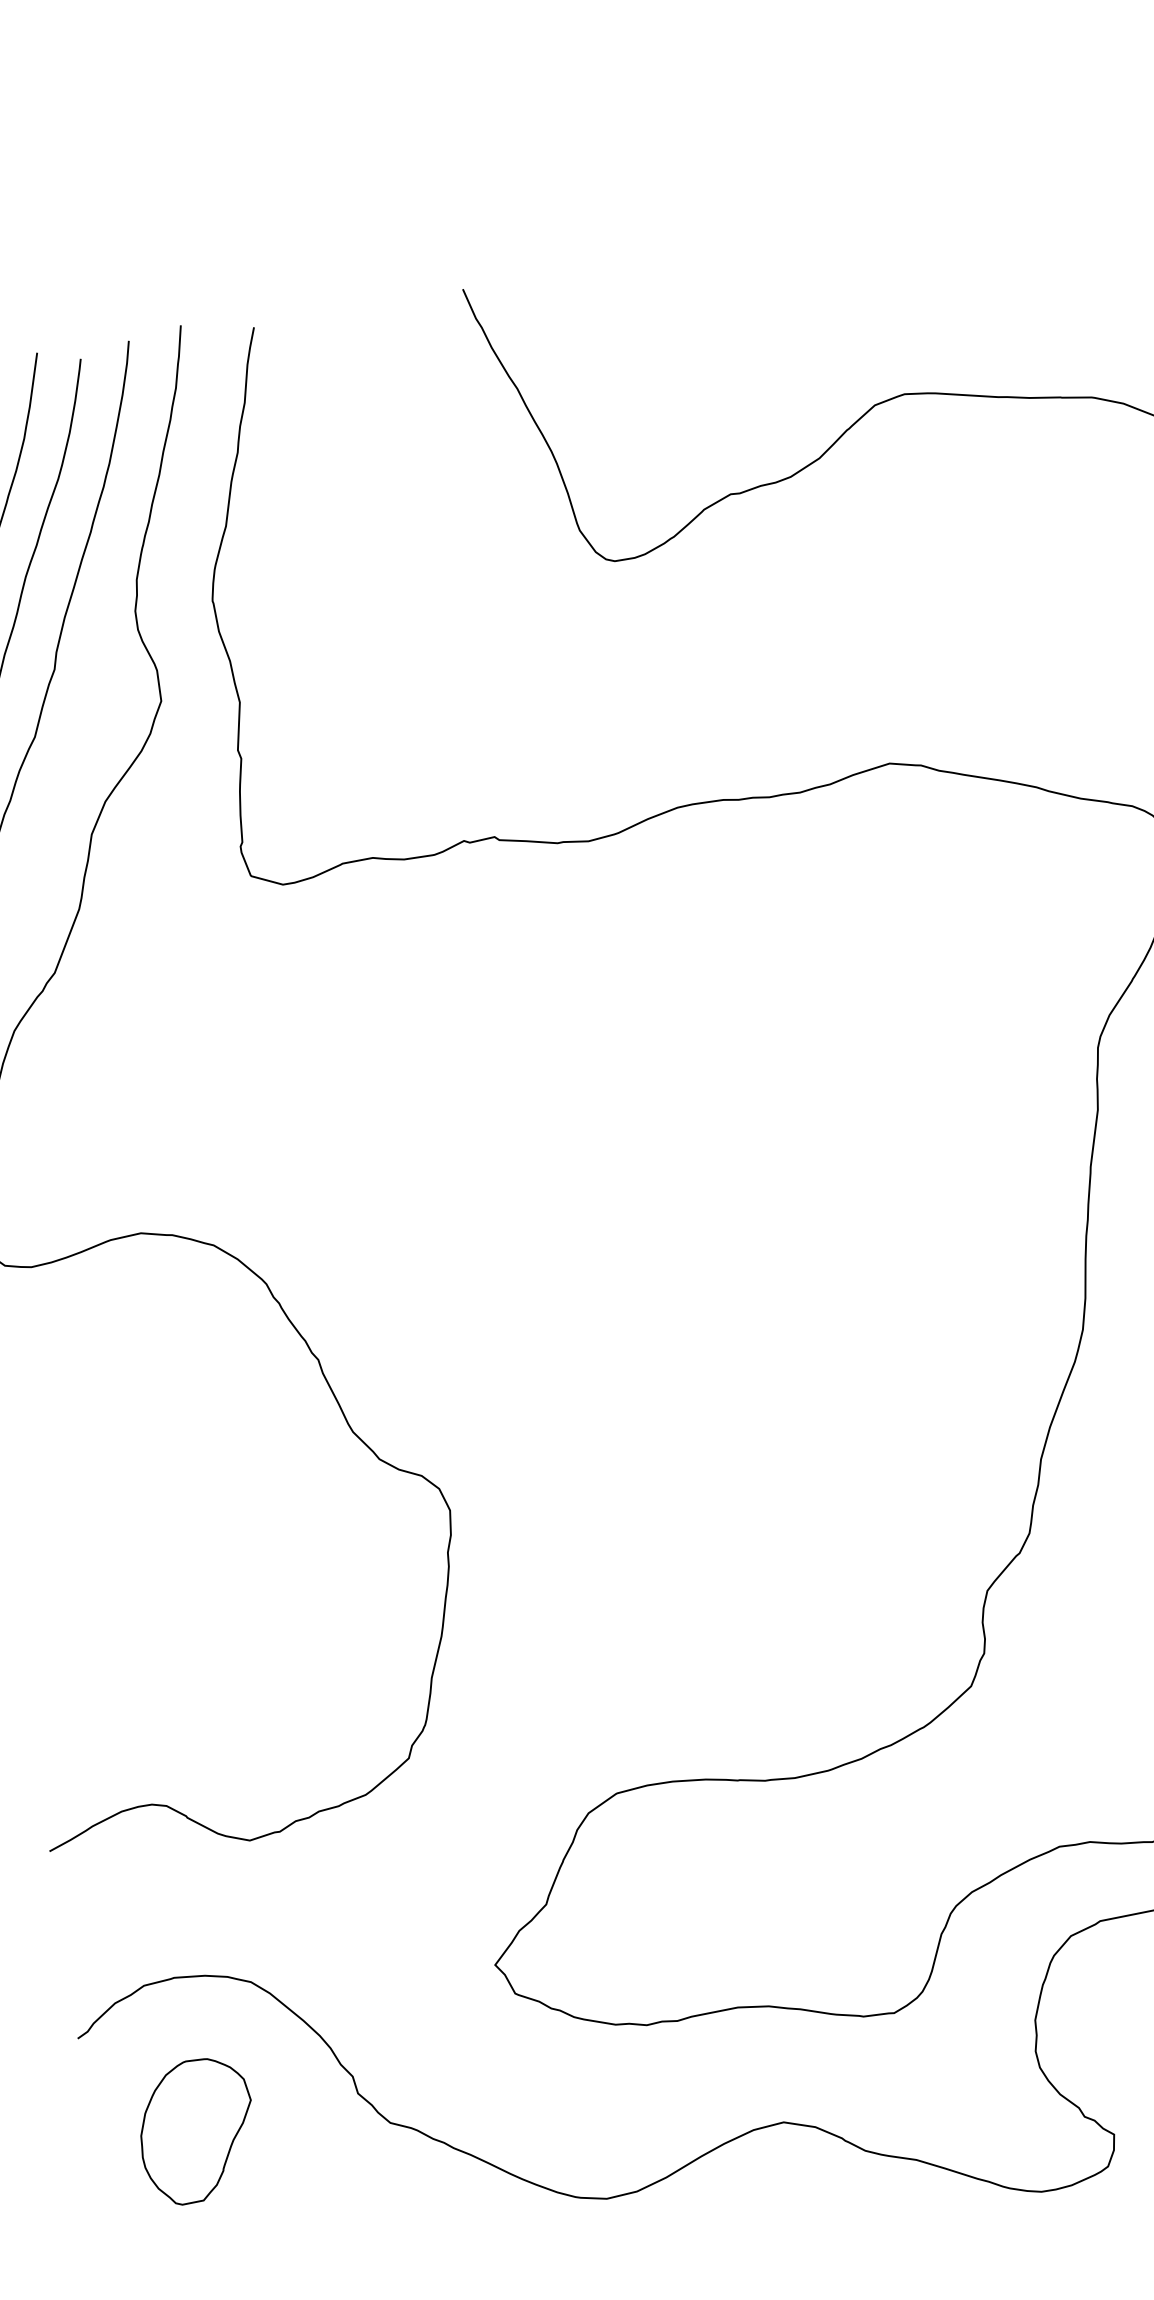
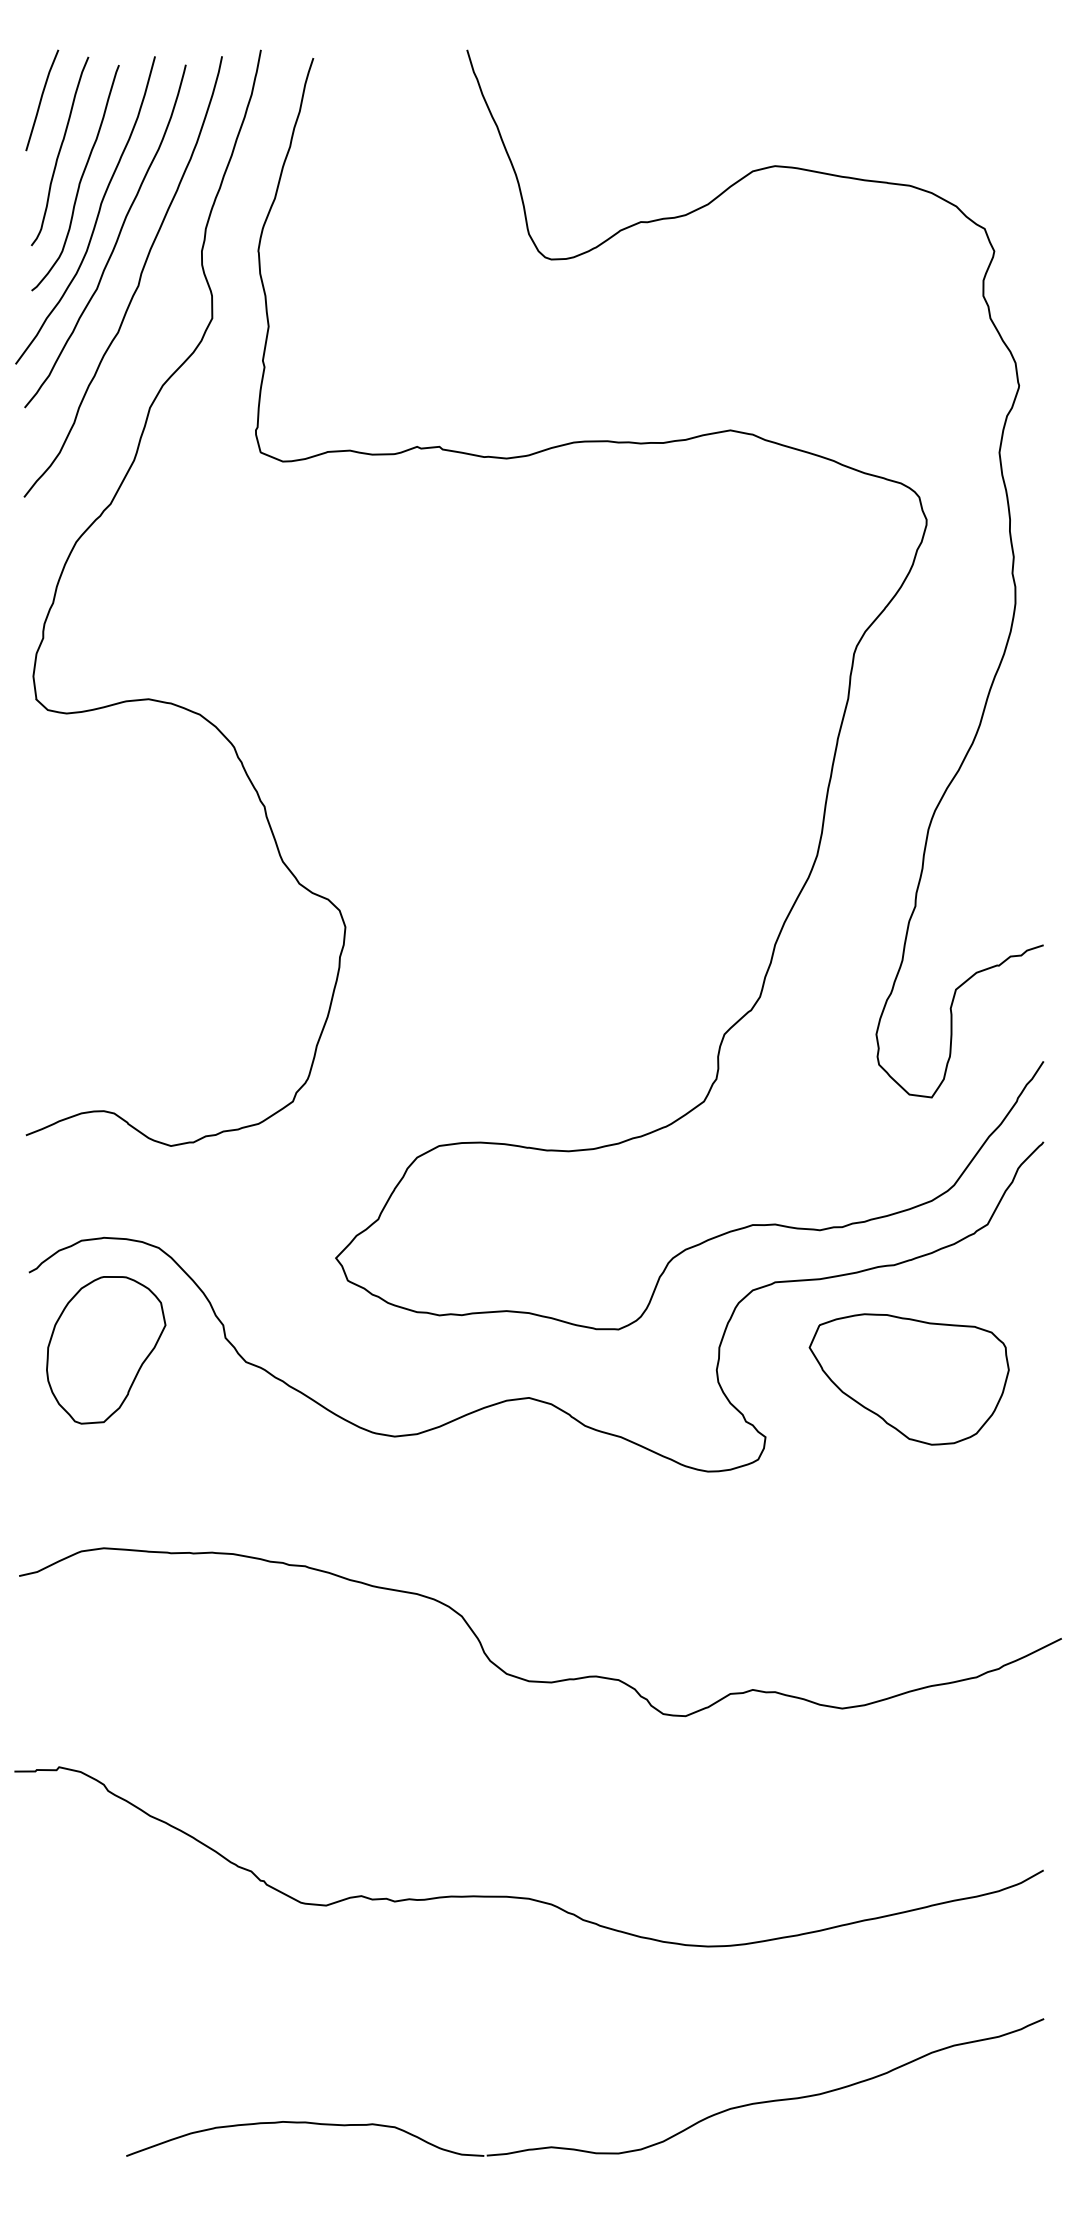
part: (197, 2131) -> (106, 1350), size x1.43

